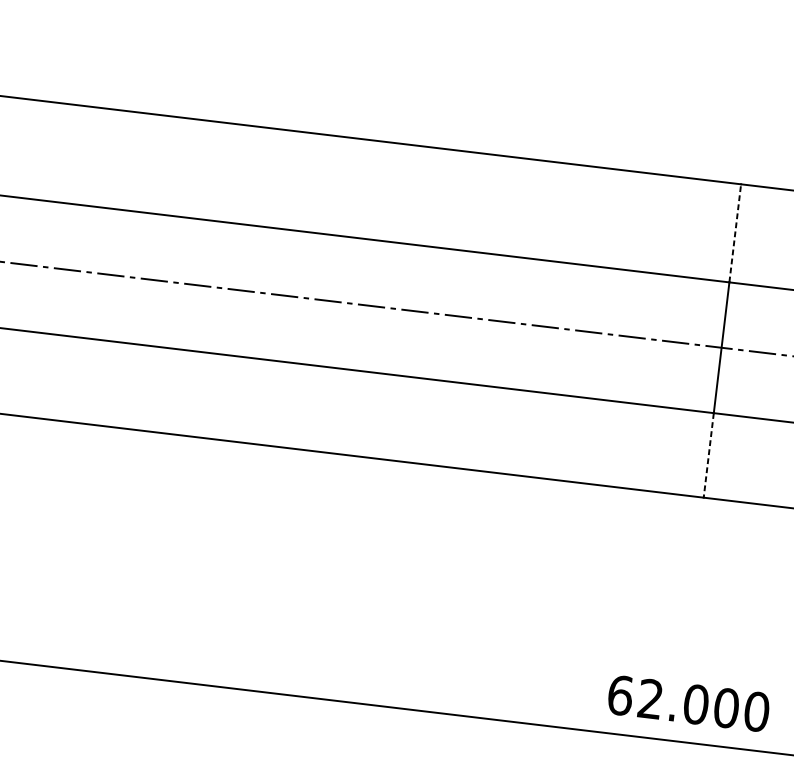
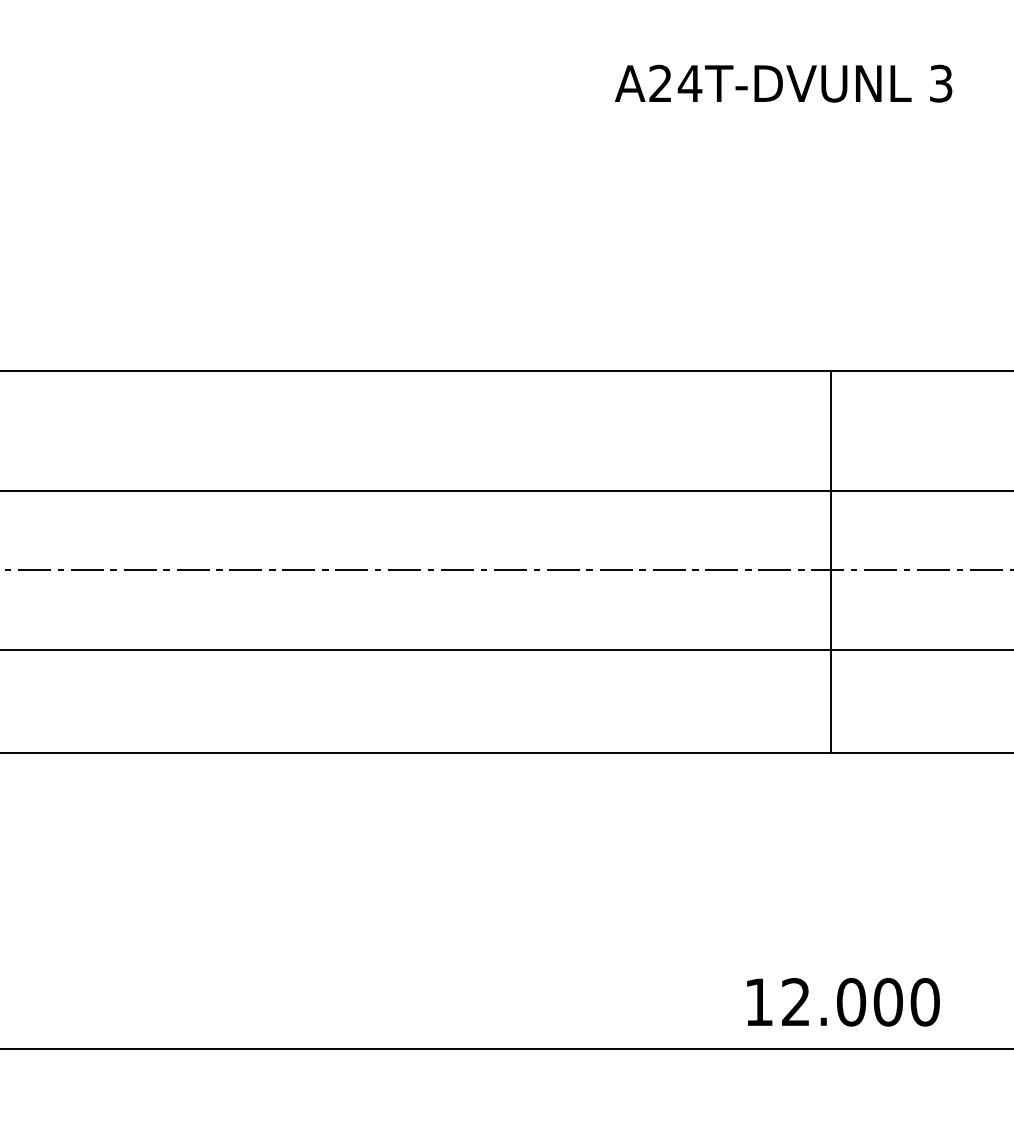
line: (734, 233) -> (830, 431), dashed -> solid
line: (708, 455) -> (830, 701), dashed -> solid
text: (619, 695) -> (758, 1002), 62.000 -> 12.000

